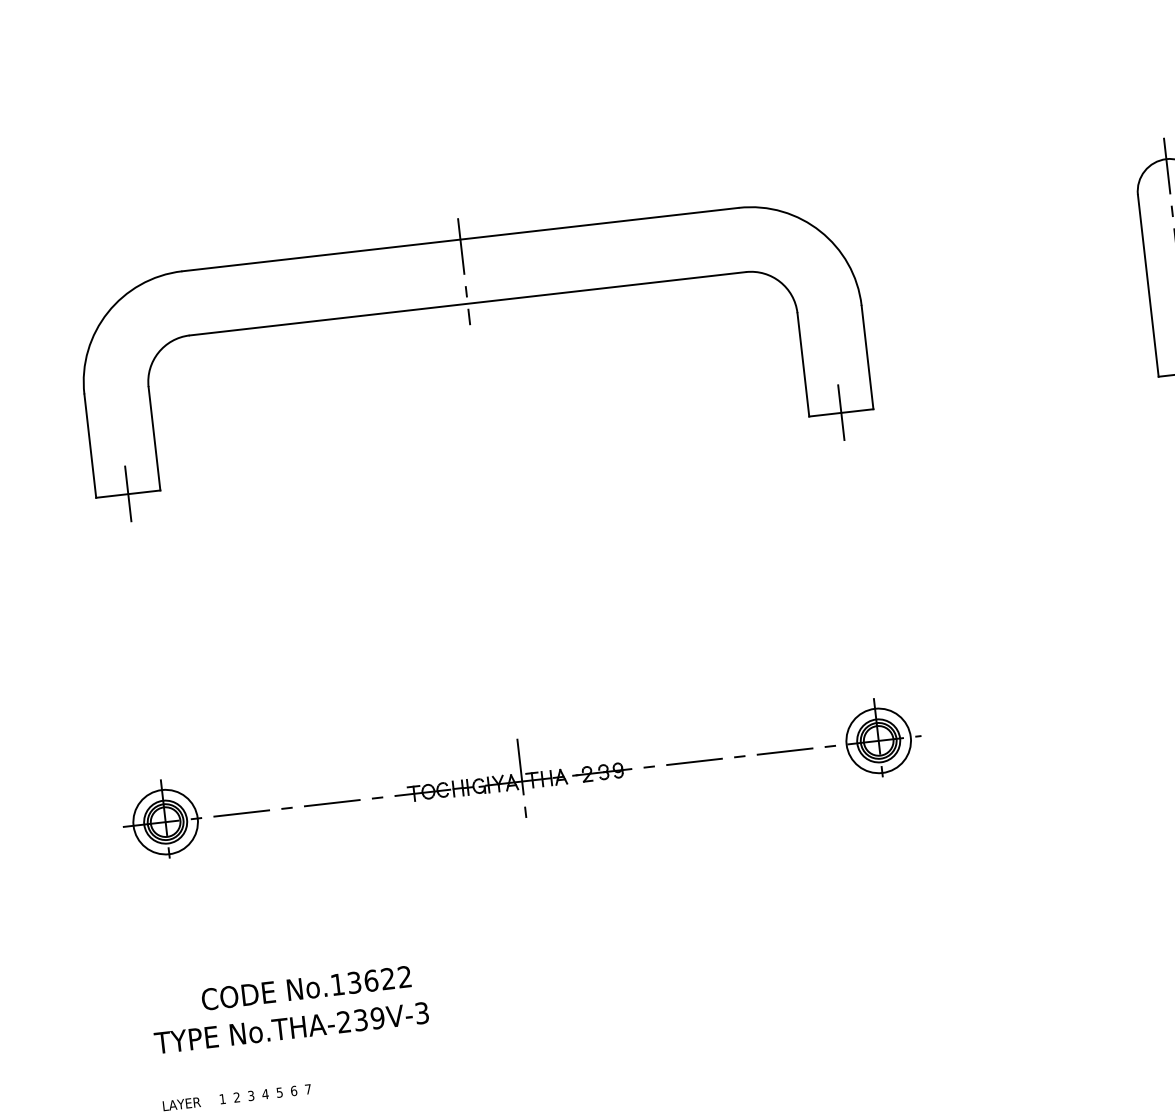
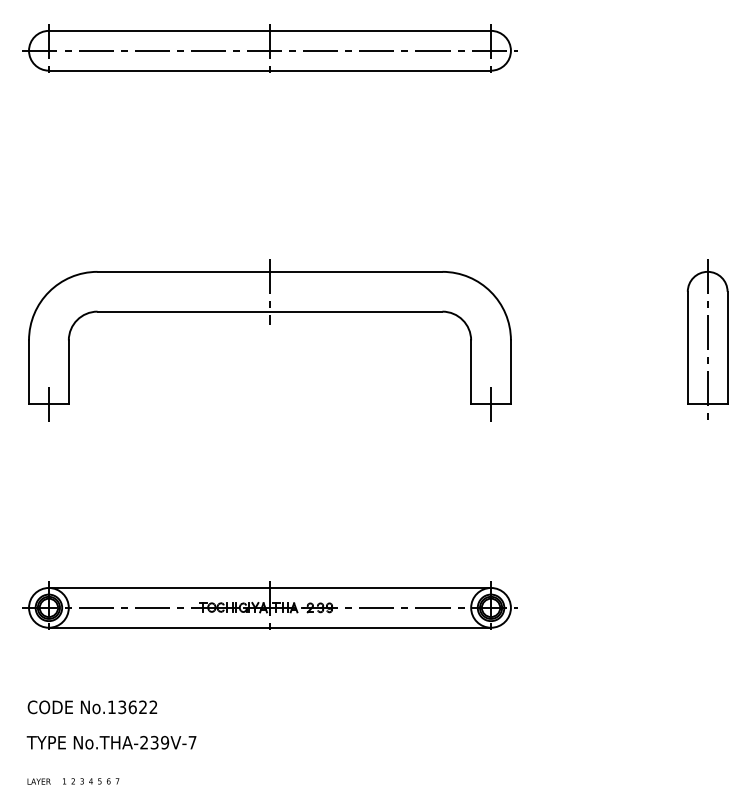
line: (517, 748) -> (269, 587), added
line: (525, 813) -> (269, 627), added
text: (306, 988) -> (92, 707), moved
text: (421, 1012) -> (192, 742), No.THA-239V-3 -> No.THA-239V-7

